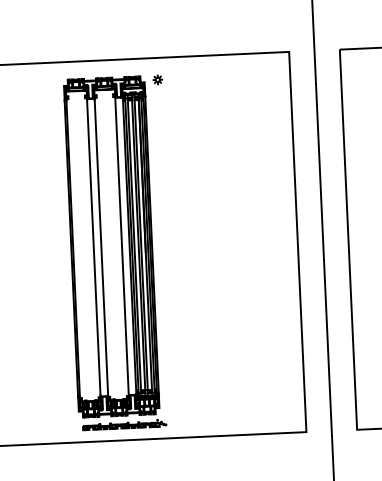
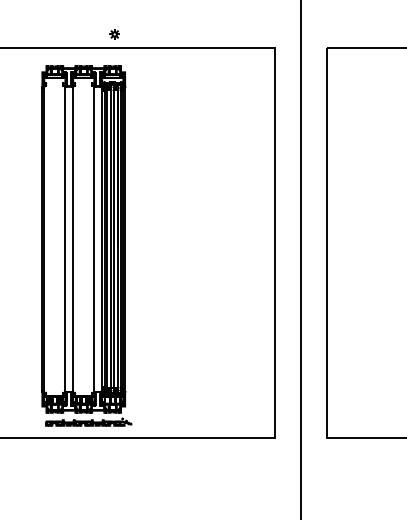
part: (157, 79) -> (114, 34), moved

